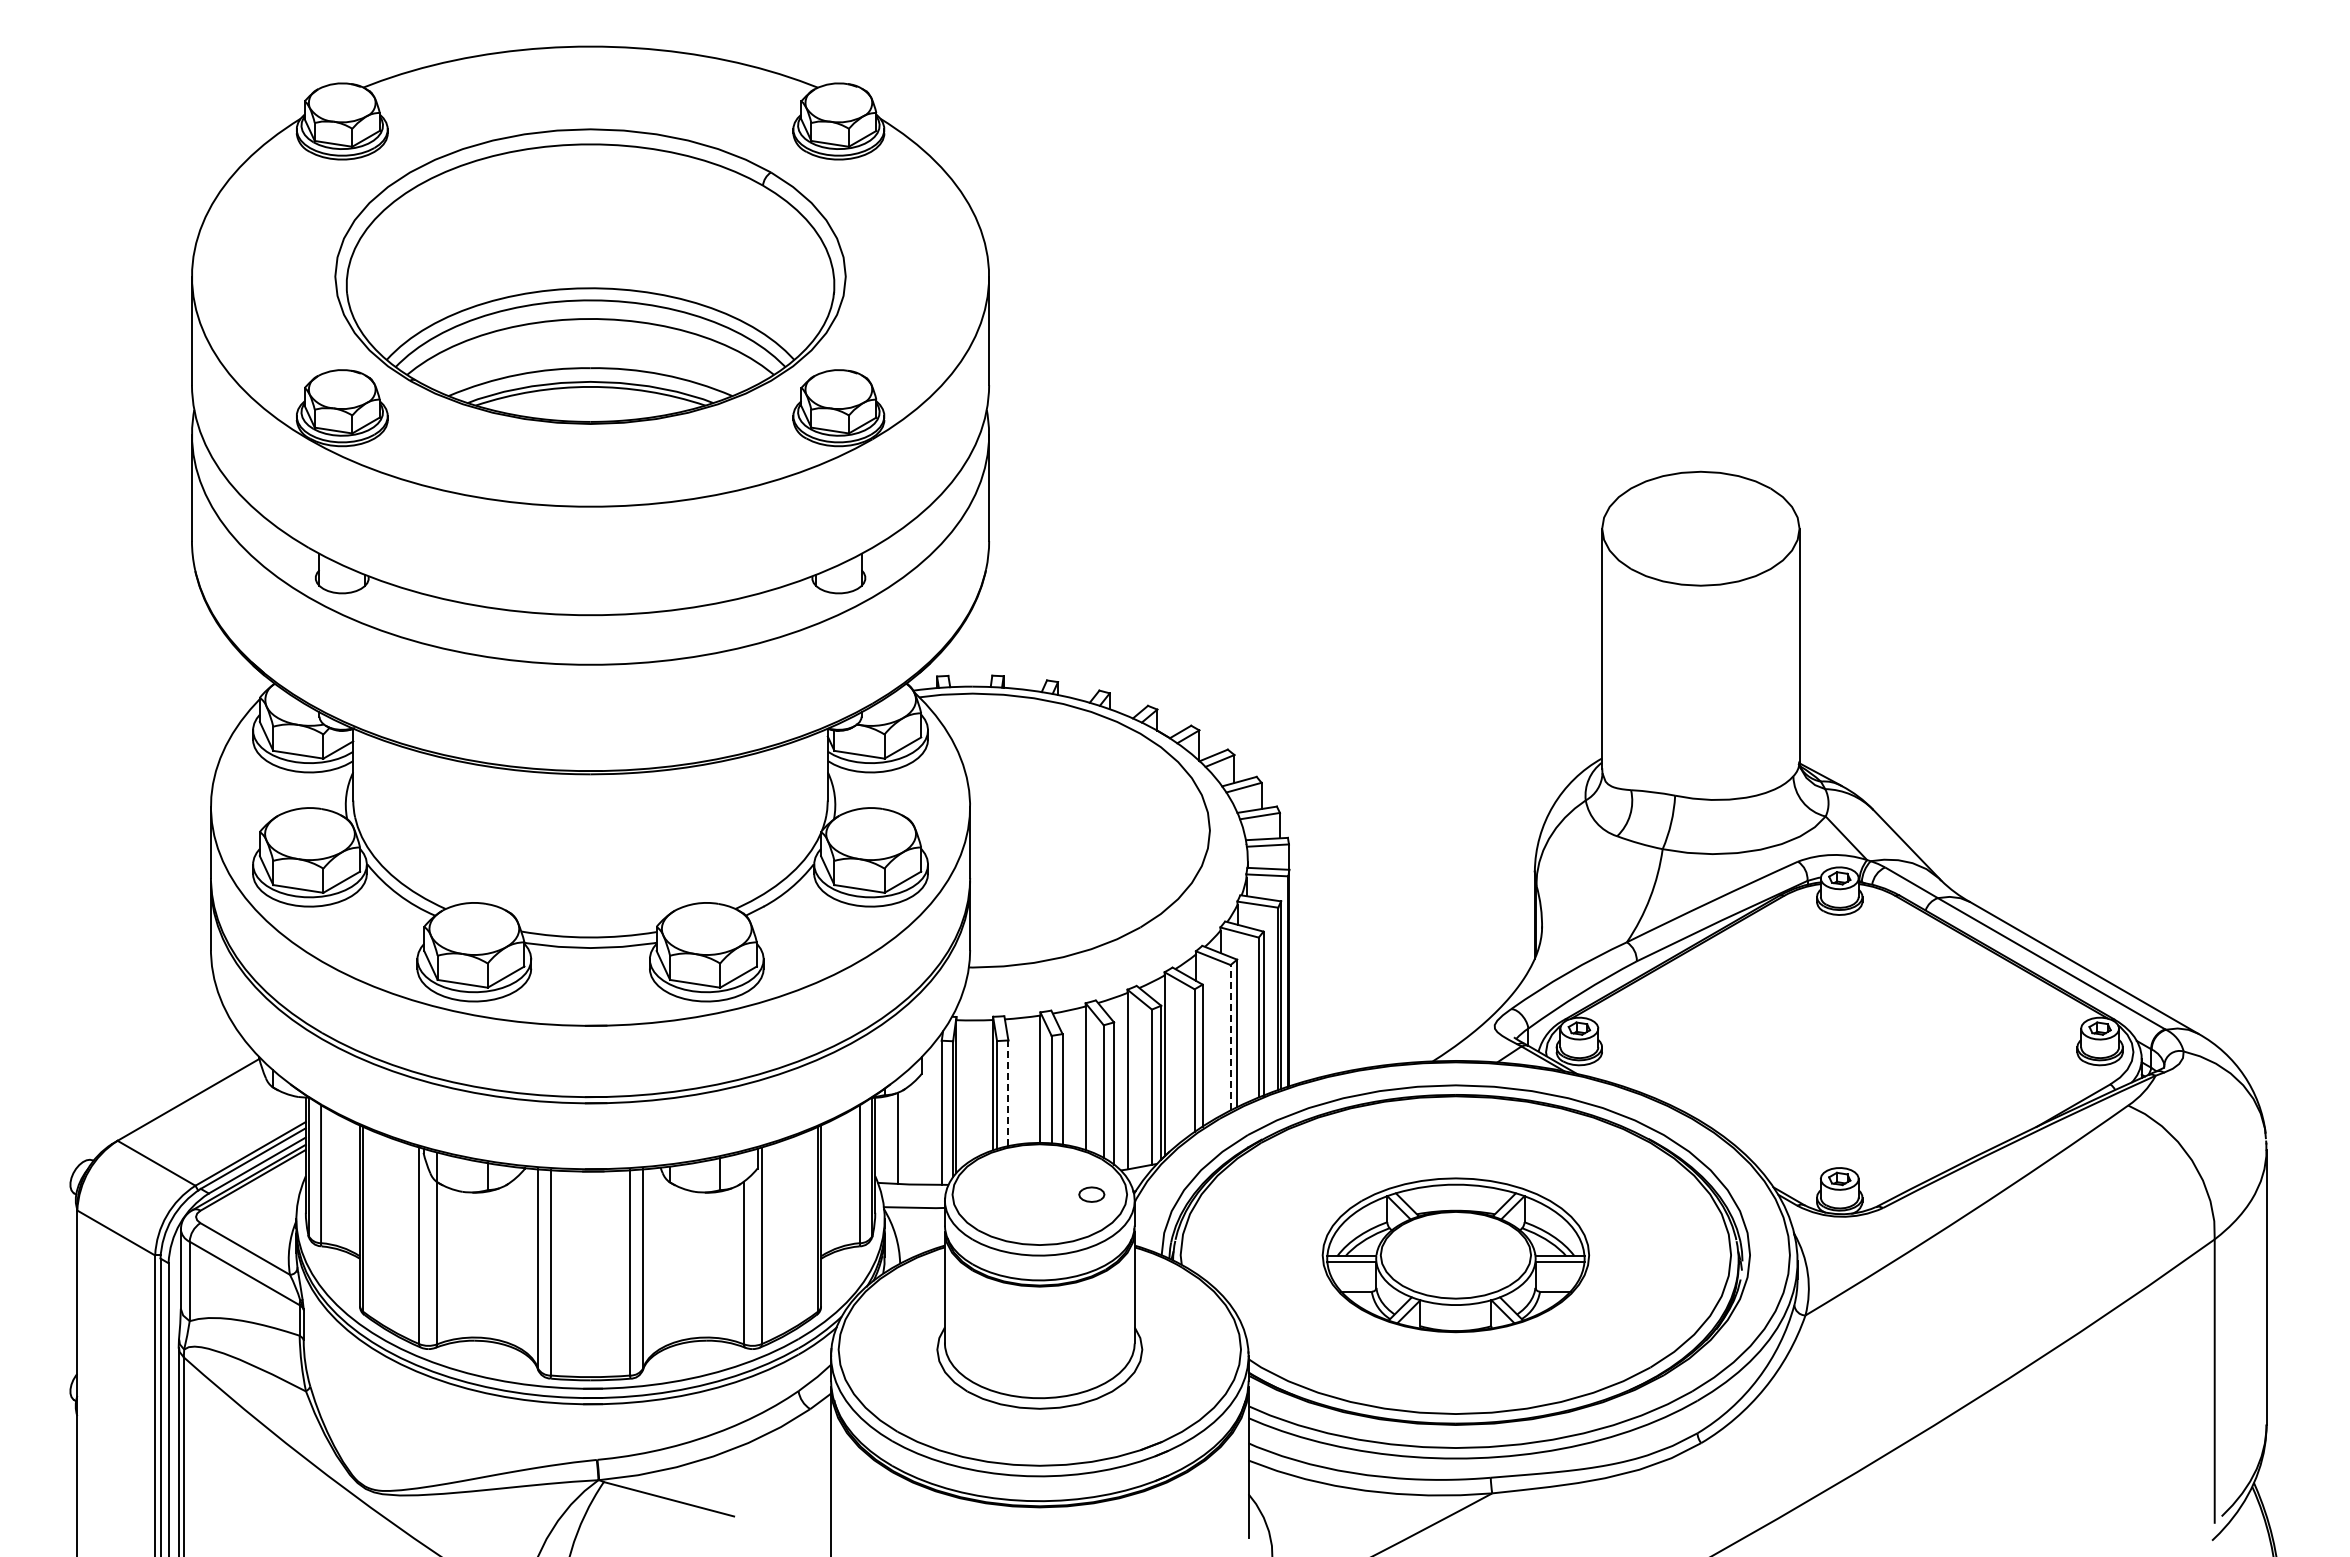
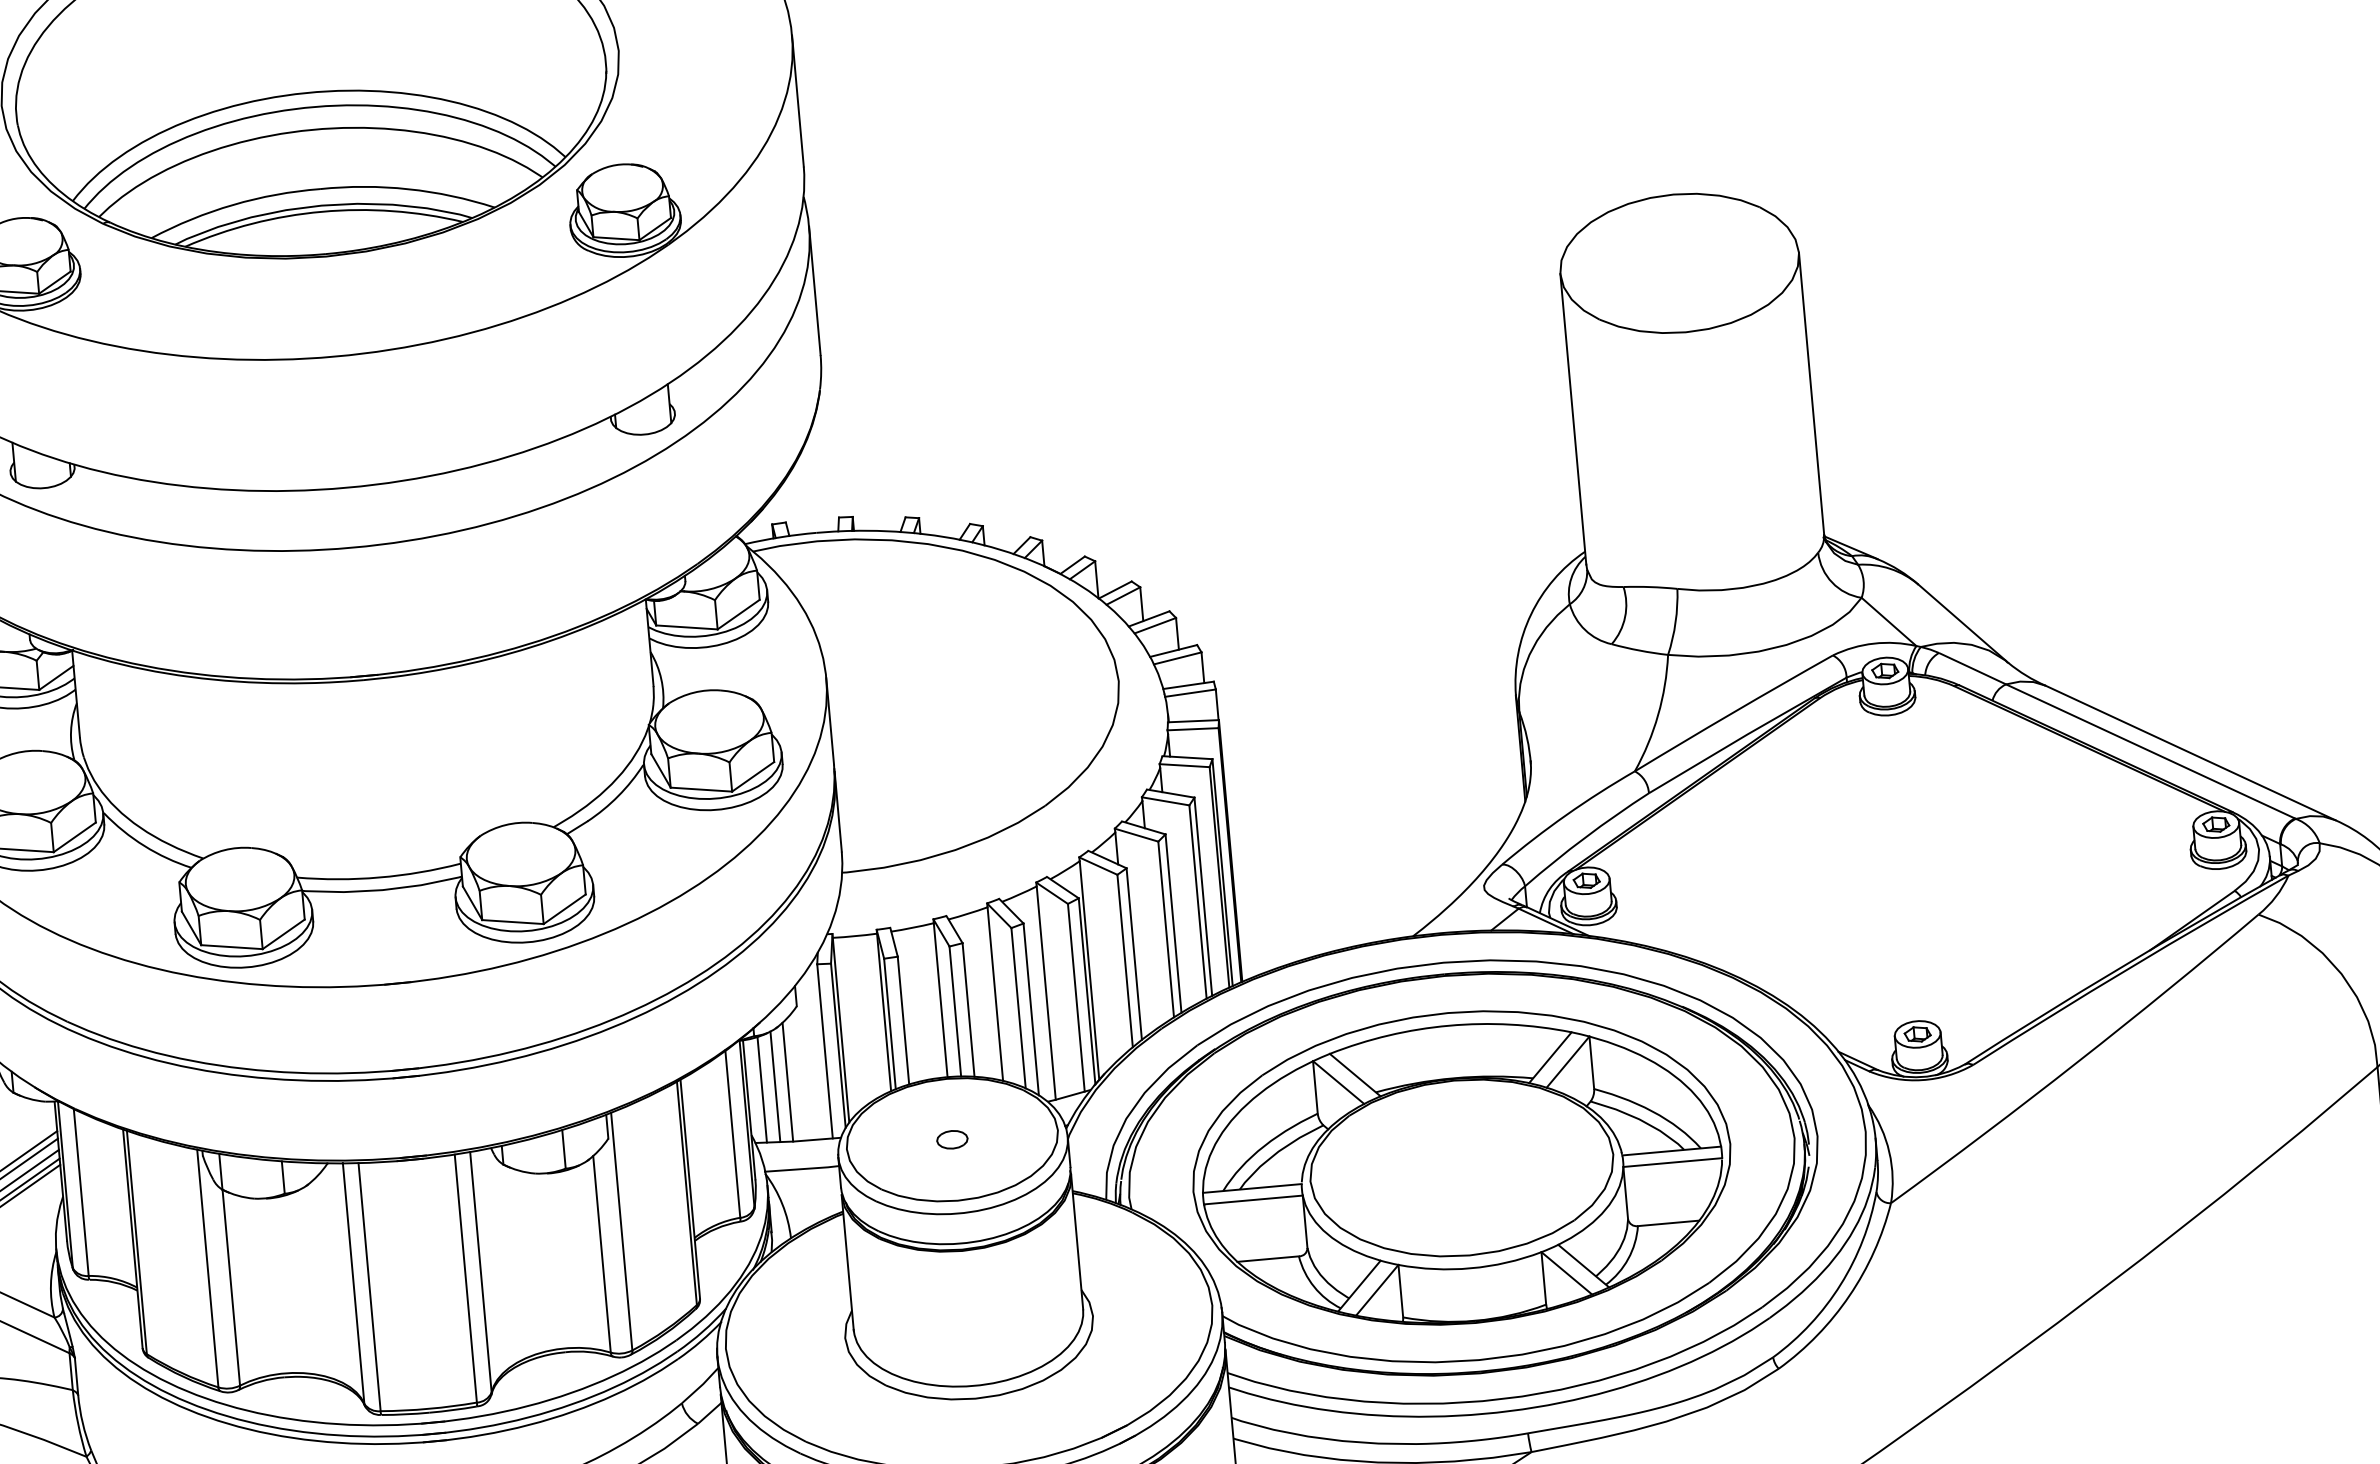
line: (1230, 1037) -> (1165, 929), dashed -> solid
line: (1008, 1093) -> (903, 1020), dashed -> solid
line: (909, 1135) -> (788, 1082), added
line: (887, 1139) -> (762, 1089), added
part: (1091, 1194) -> (951, 1139), moved
part: (1455, 1255) -> (1461, 1168), size x1.67

